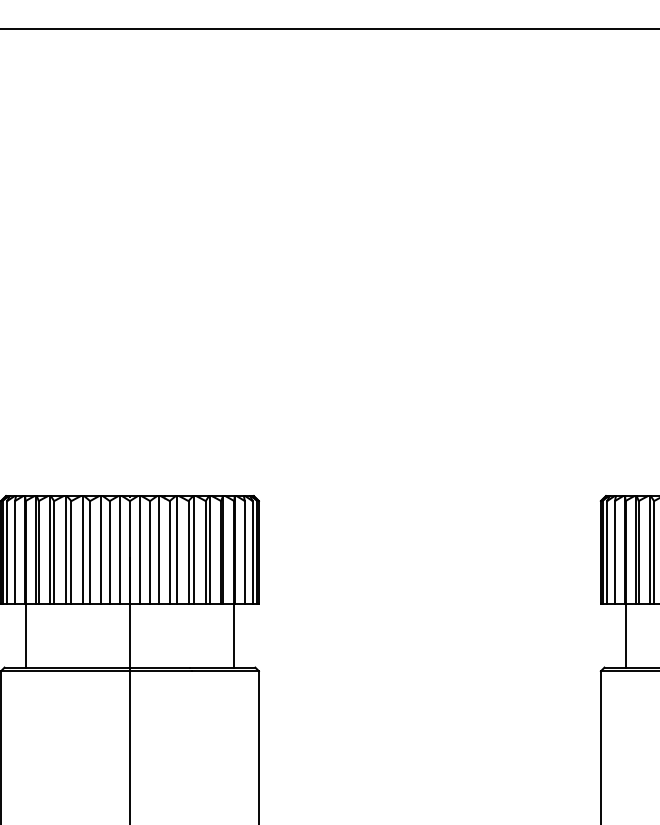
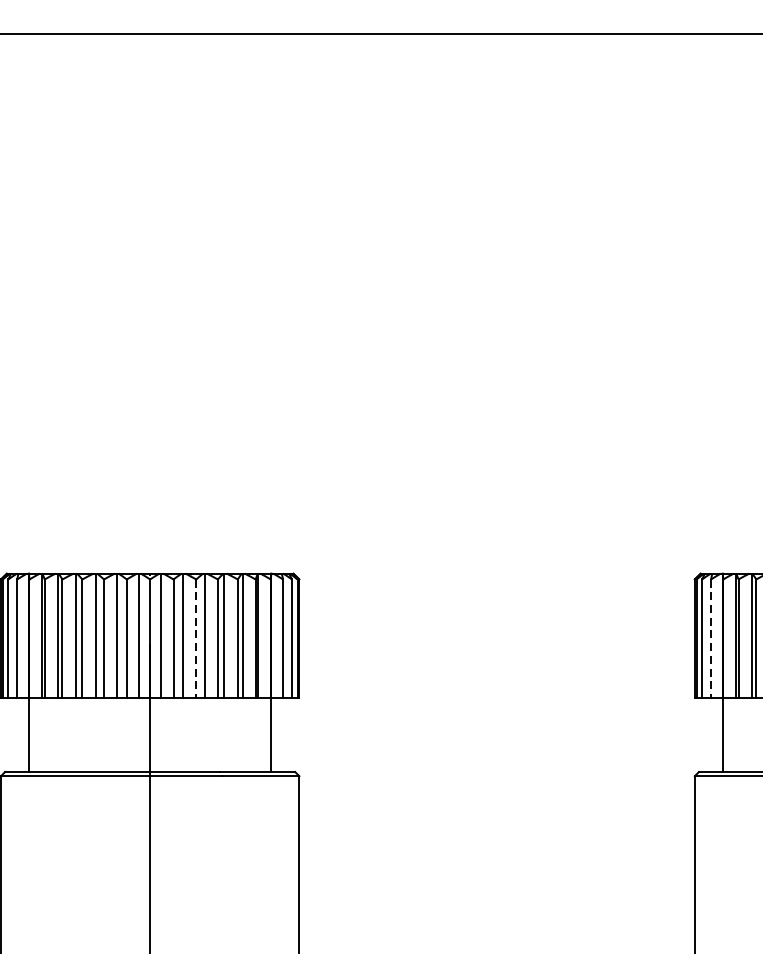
line: (169, 553) -> (195, 640), solid -> dashed
line: (614, 553) -> (710, 640), solid -> dashed

